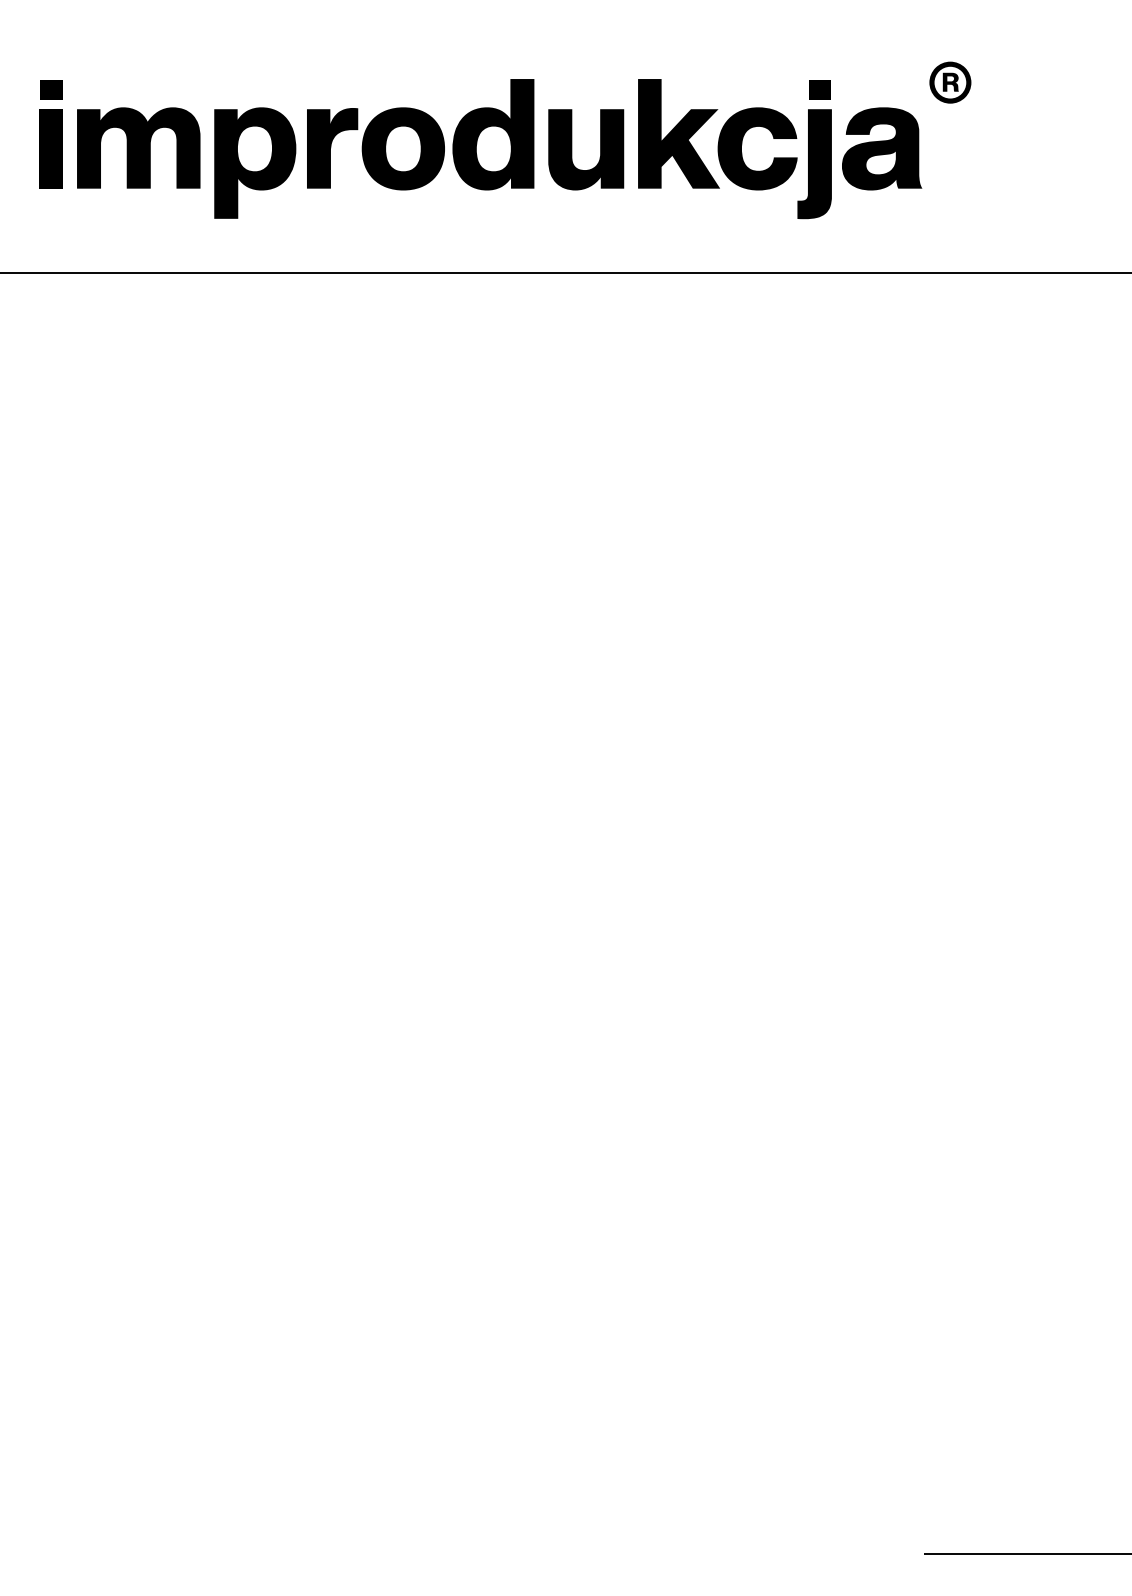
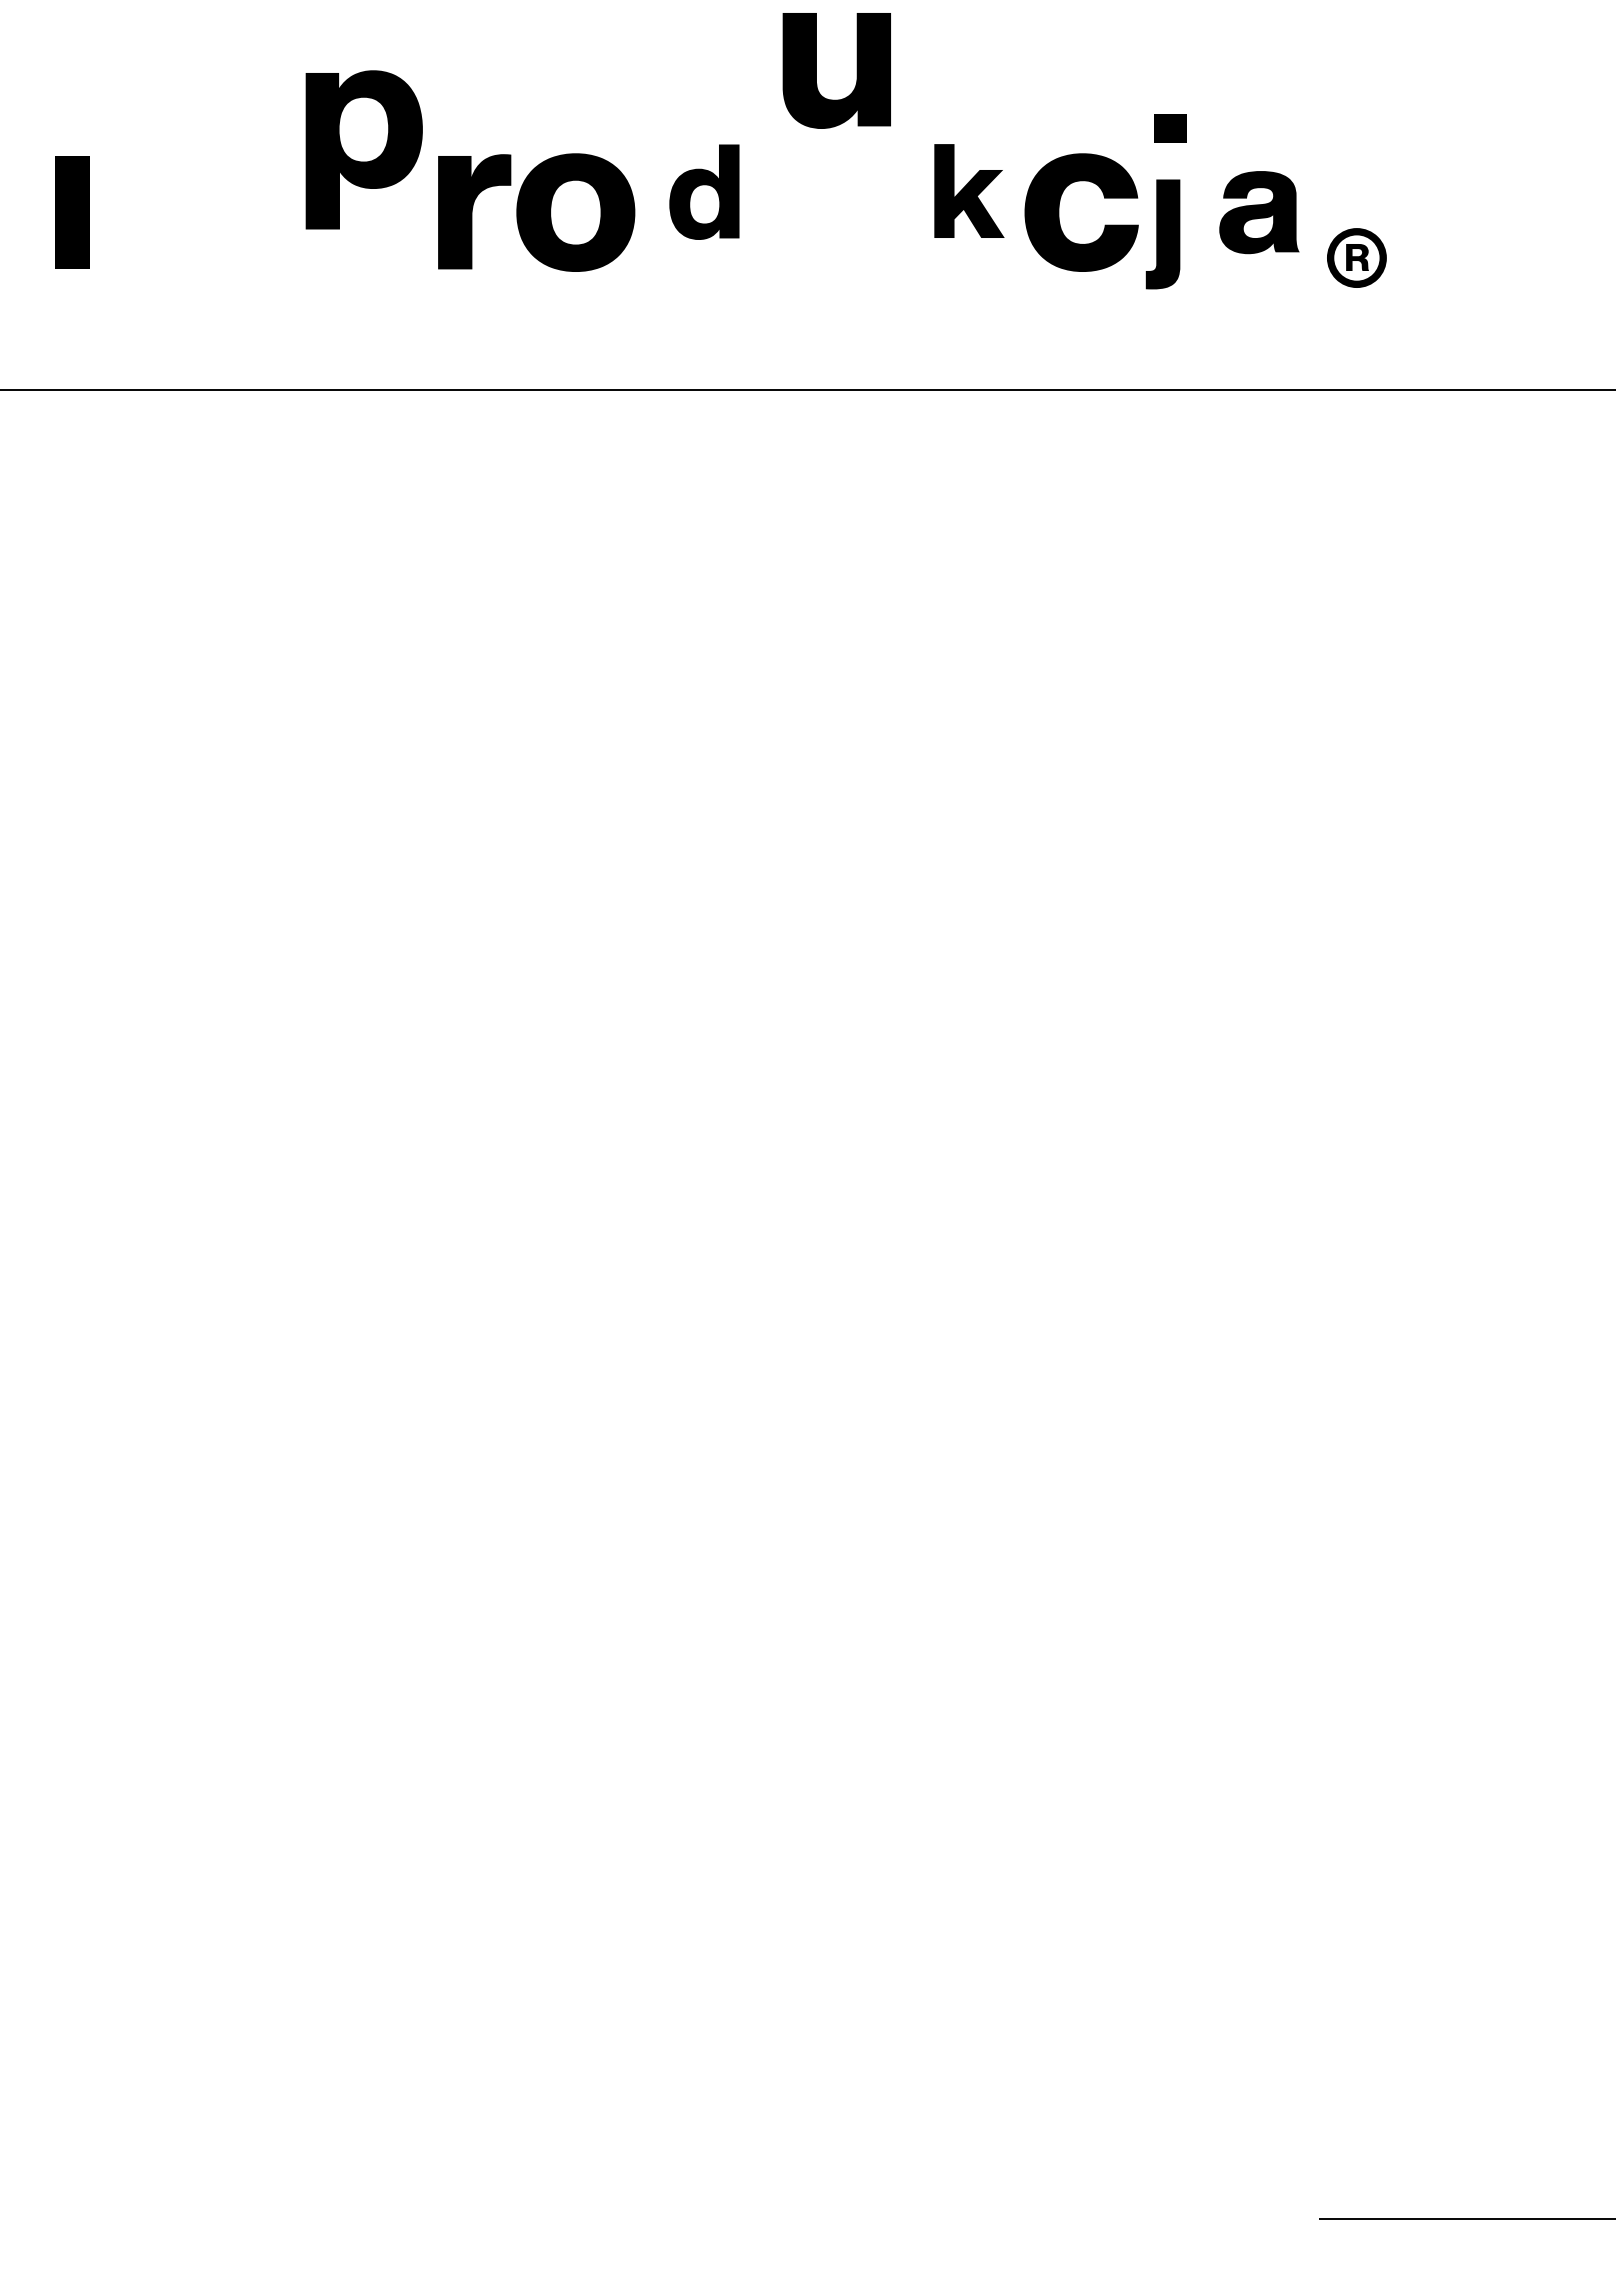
part: (950, 82) -> (1356, 257), moved
fill: (50, 89) -> (72, 127), removed
part: (679, 133) -> (969, 190), size x0.6
part: (493, 134) -> (704, 191), size x0.6
fill: (138, 148) -> (197, 211), removed
part: (882, 148) -> (1259, 212), size x0.7
part: (571, 149) -> (816, 70), moved
part: (254, 162) -> (363, 149), moved
part: (814, 164) -> (1162, 234), size x0.7

